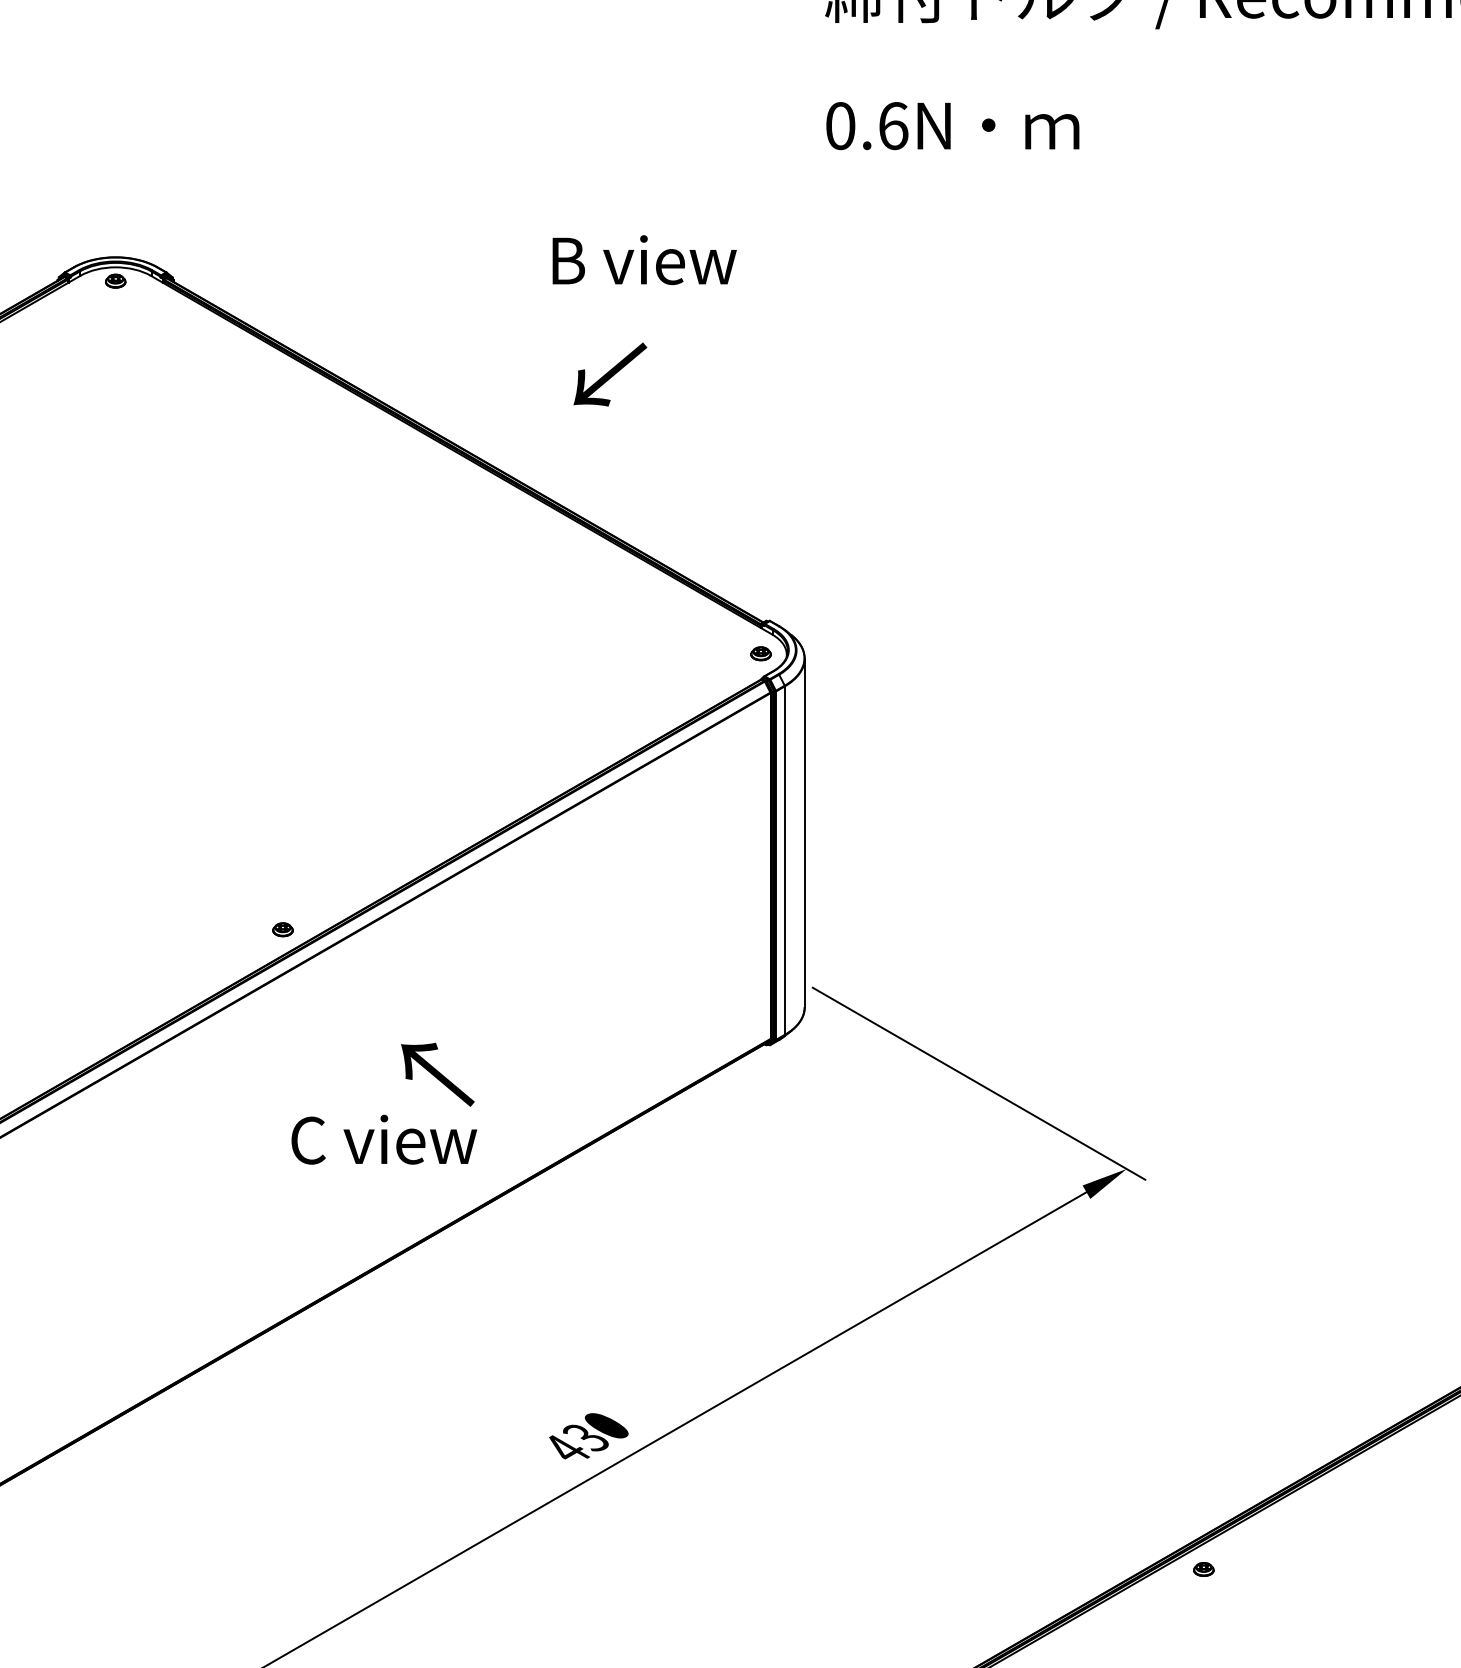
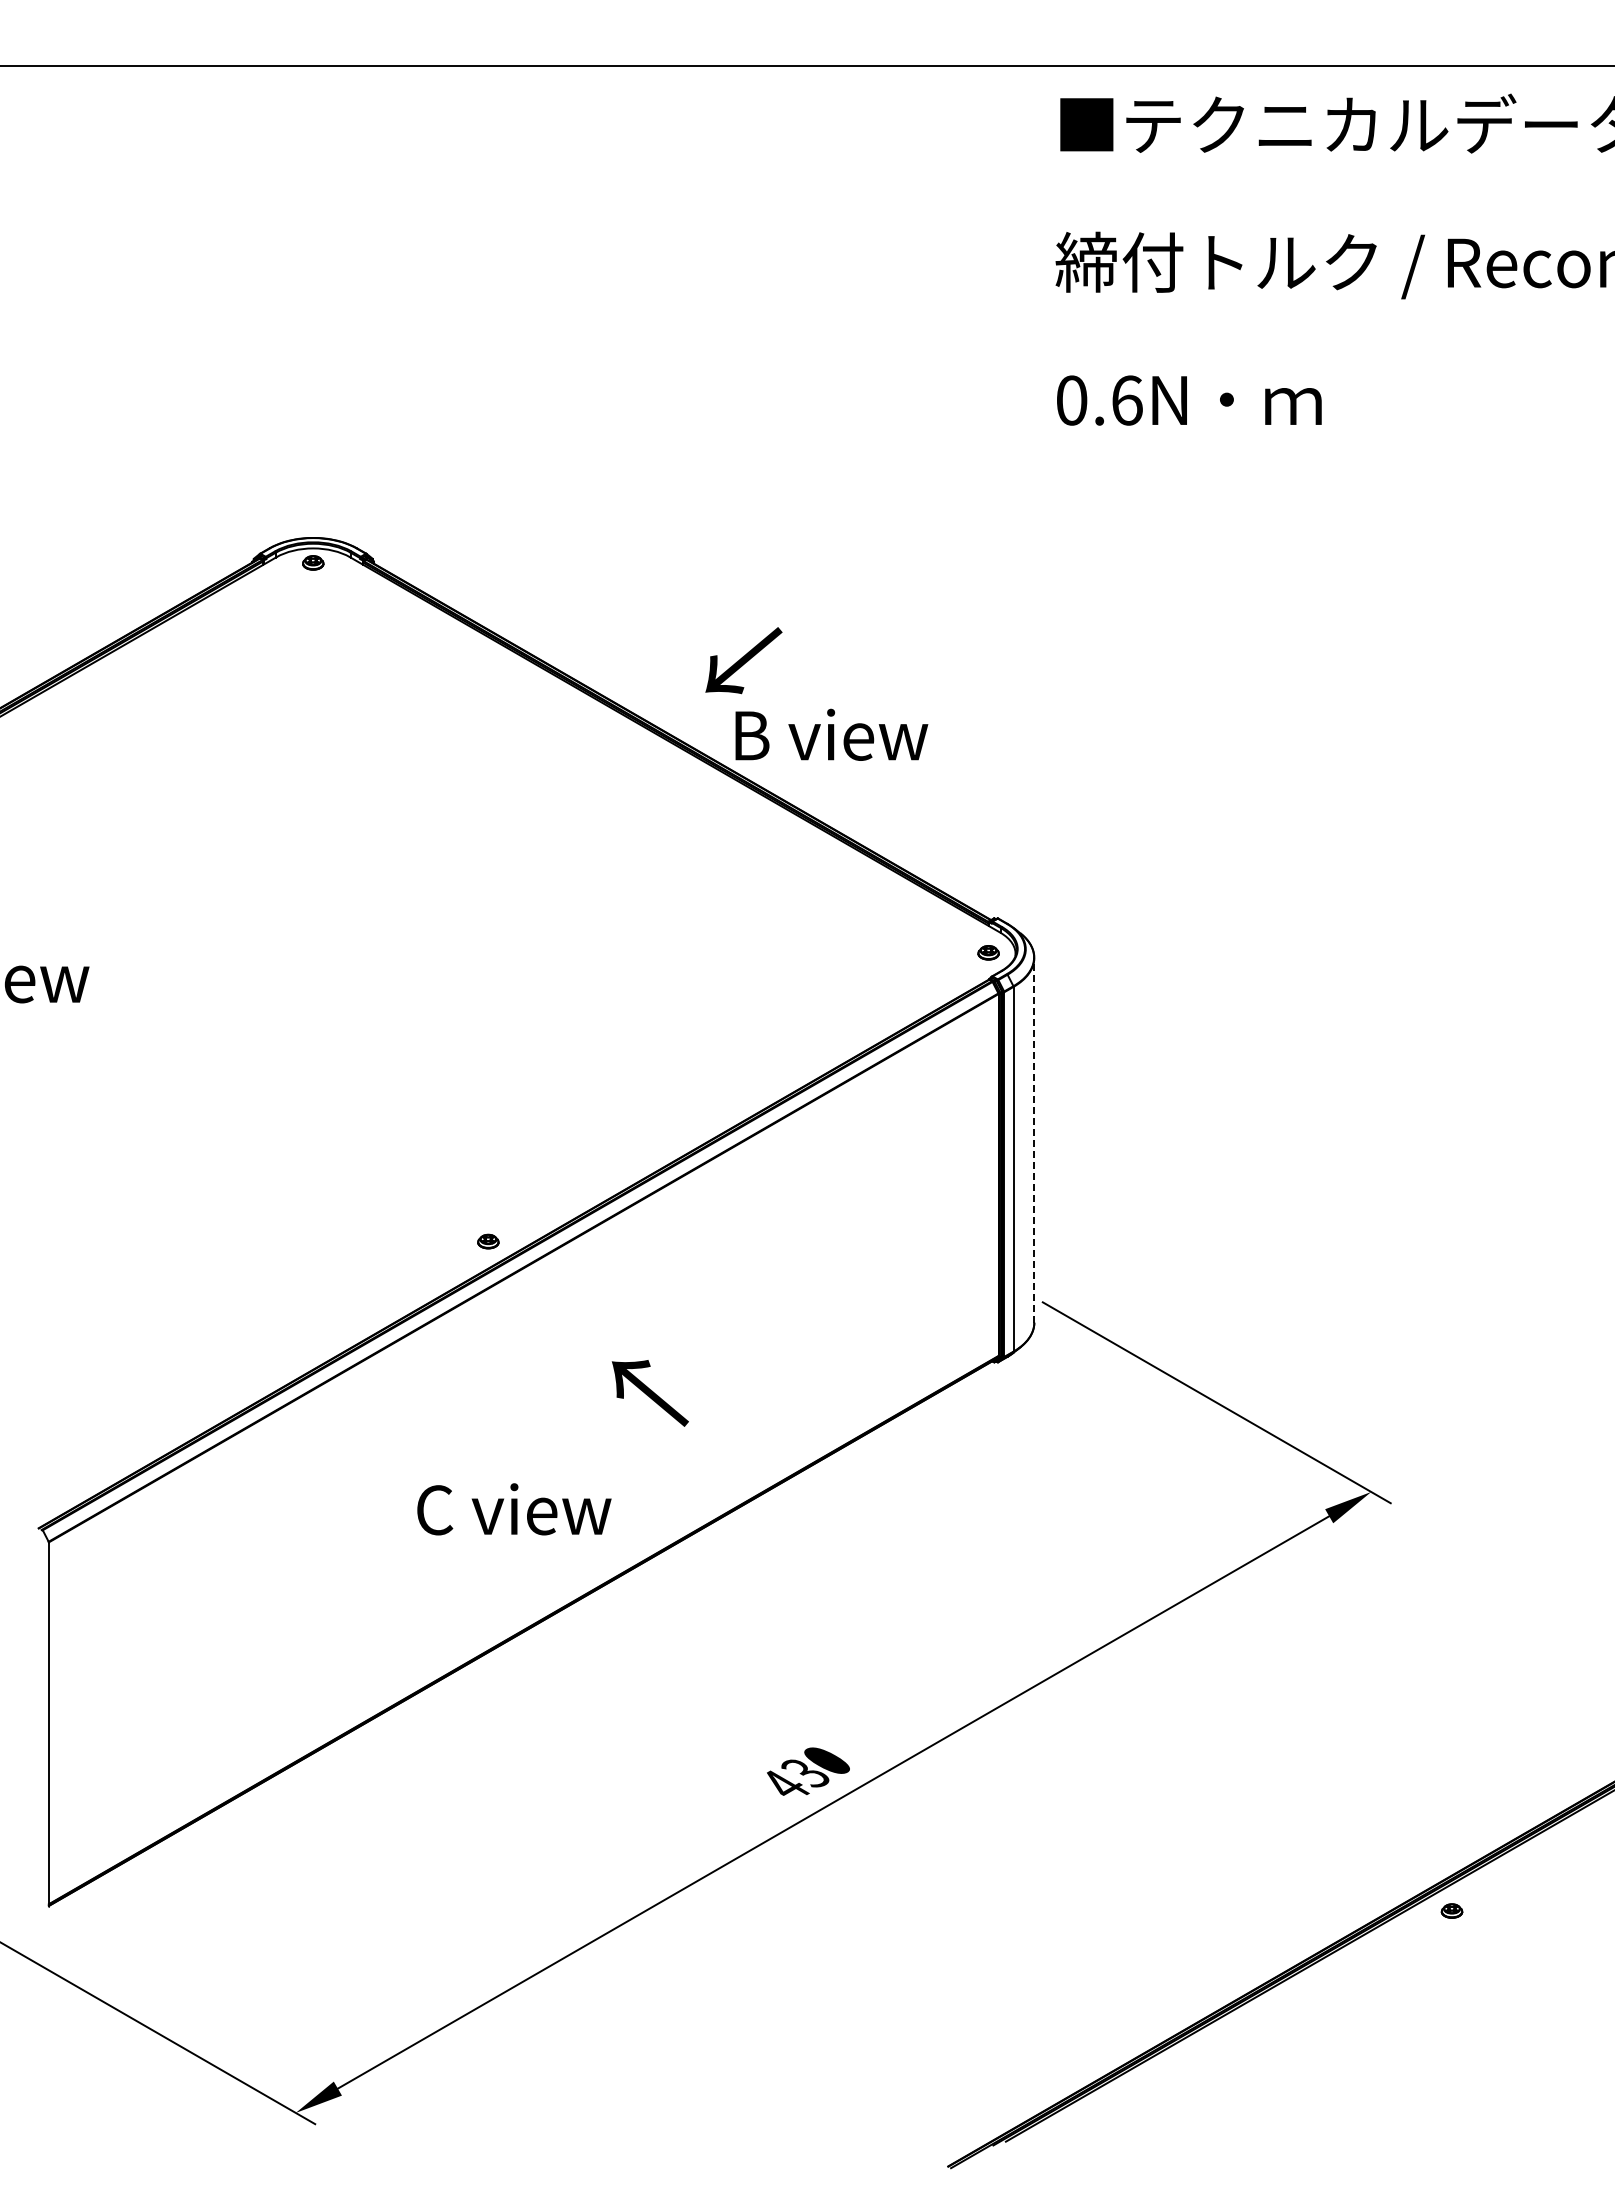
text: (644, 259) -> (831, 734), moved
text: (609, 374) -> (743, 660), moved
line: (804, 832) -> (1034, 1139), solid -> dashed
text: (384, 1139) -> (514, 1509), moved

